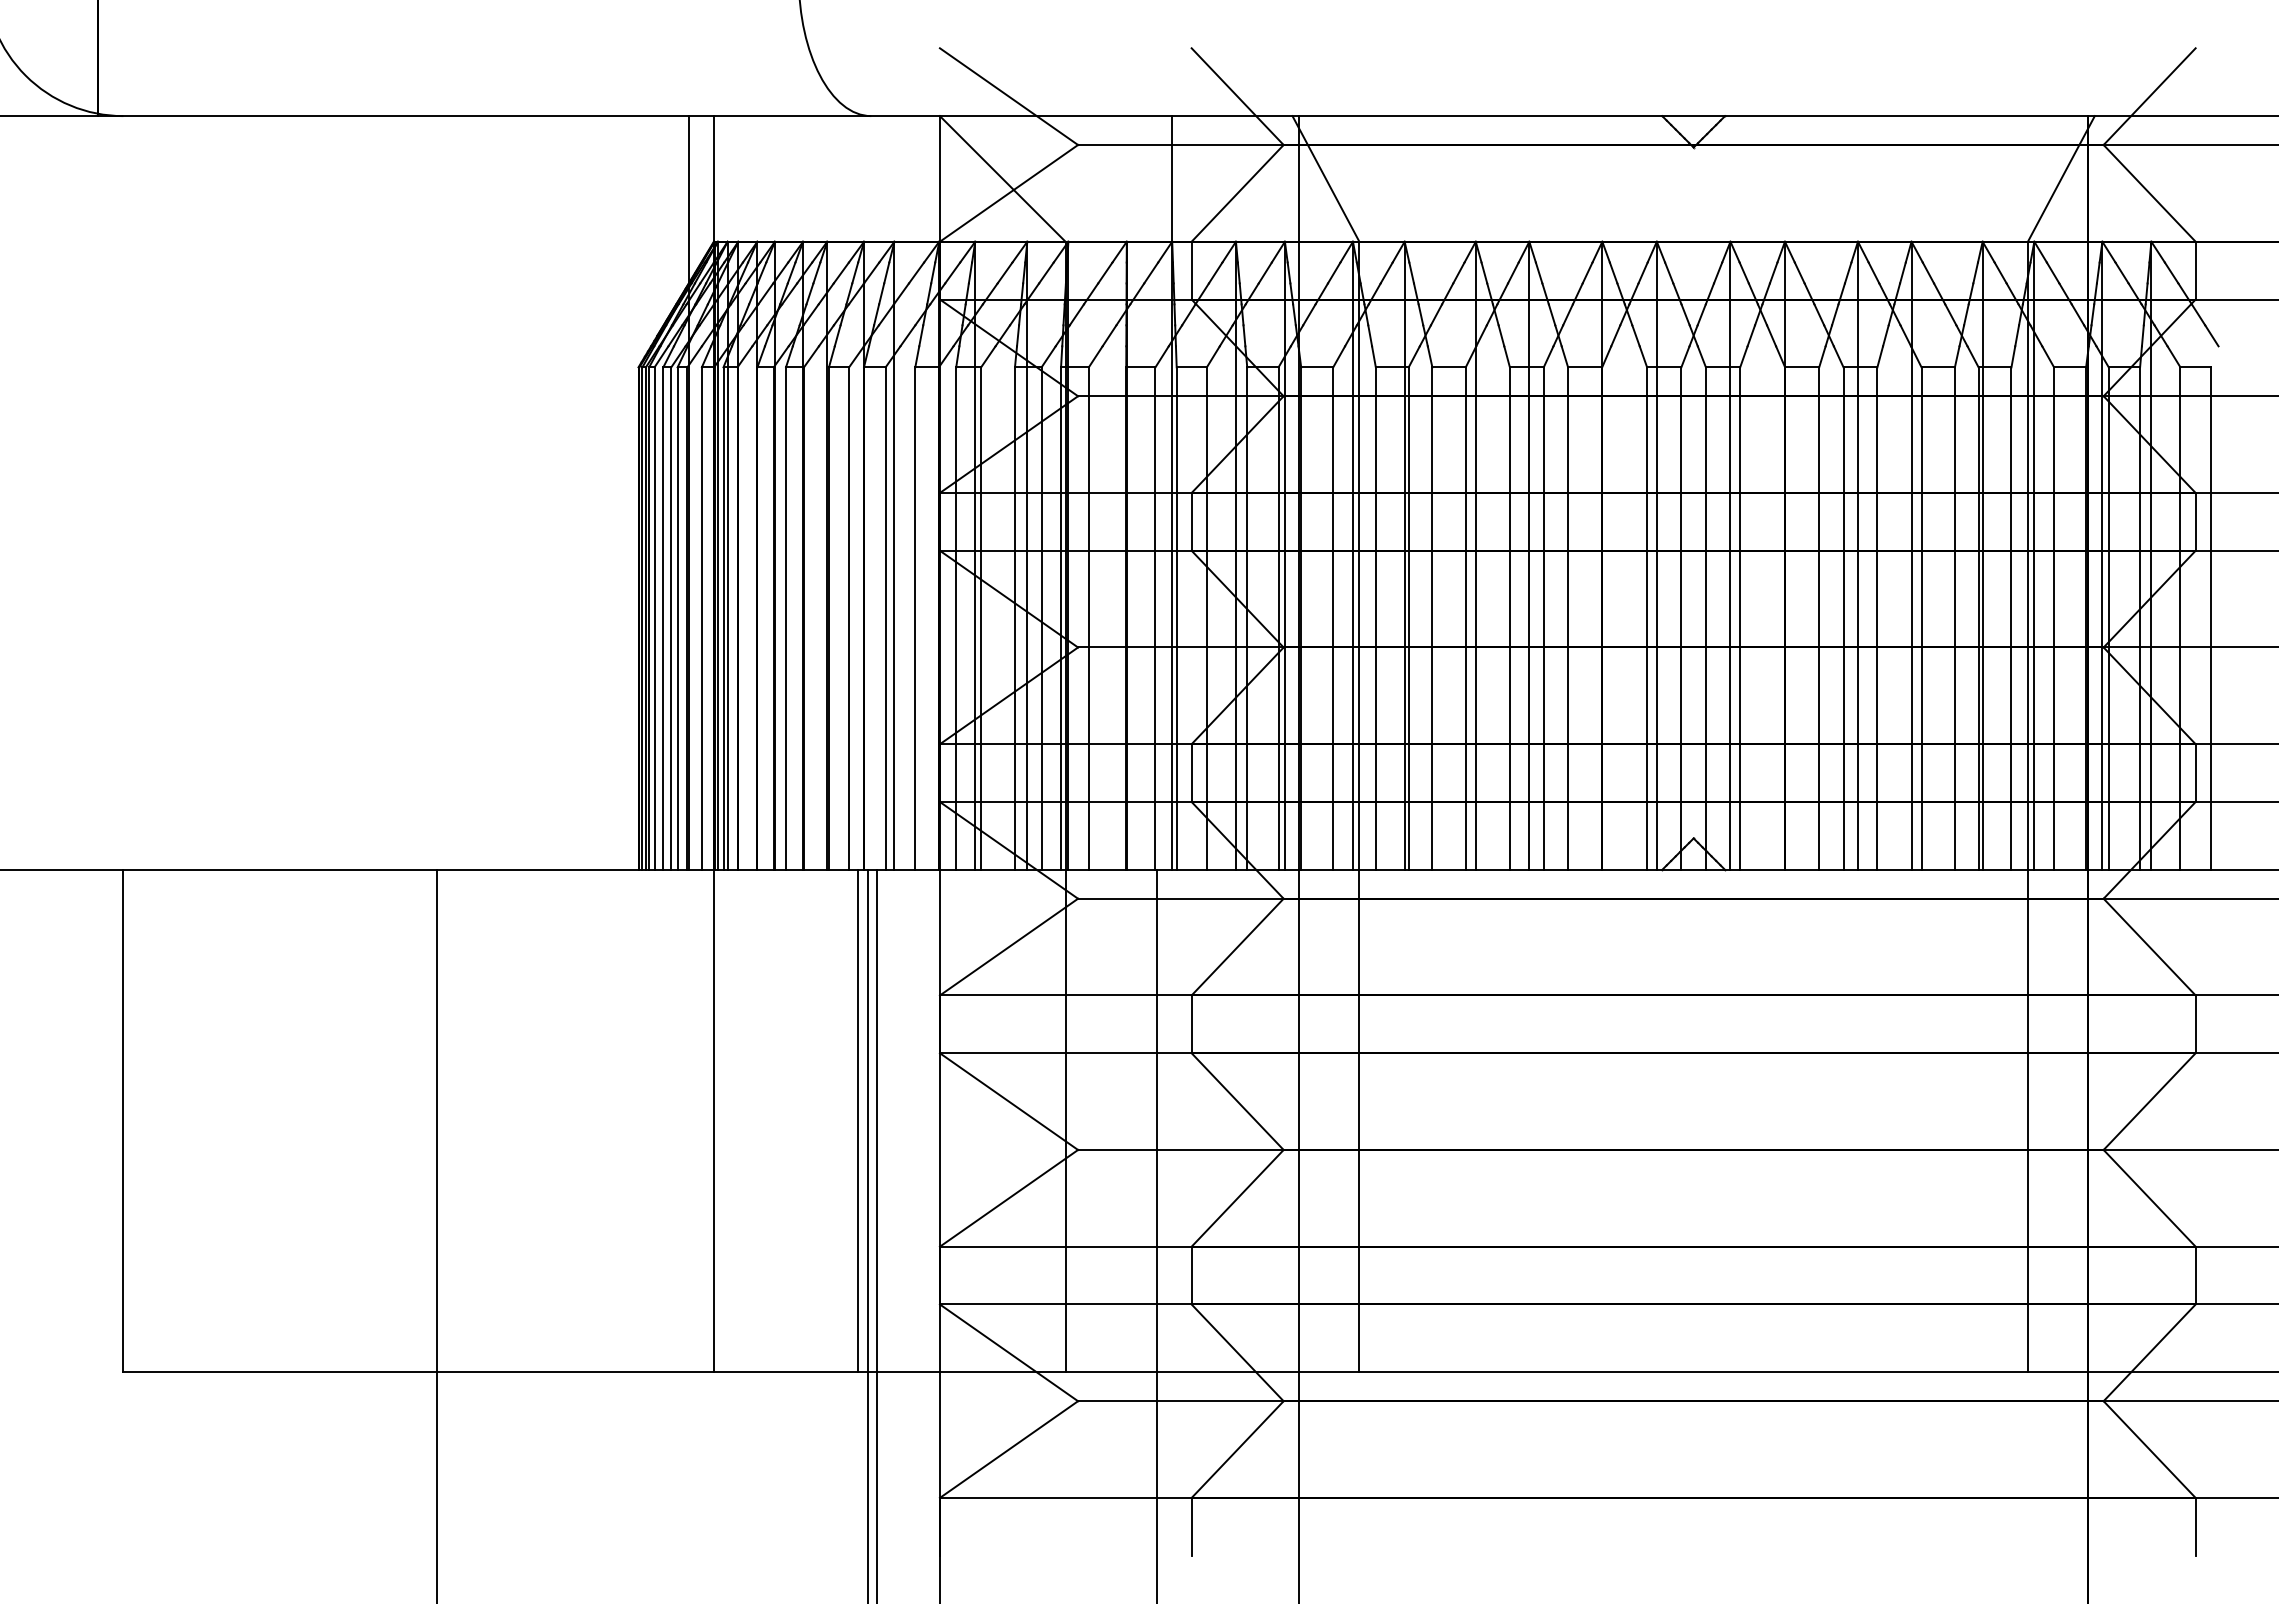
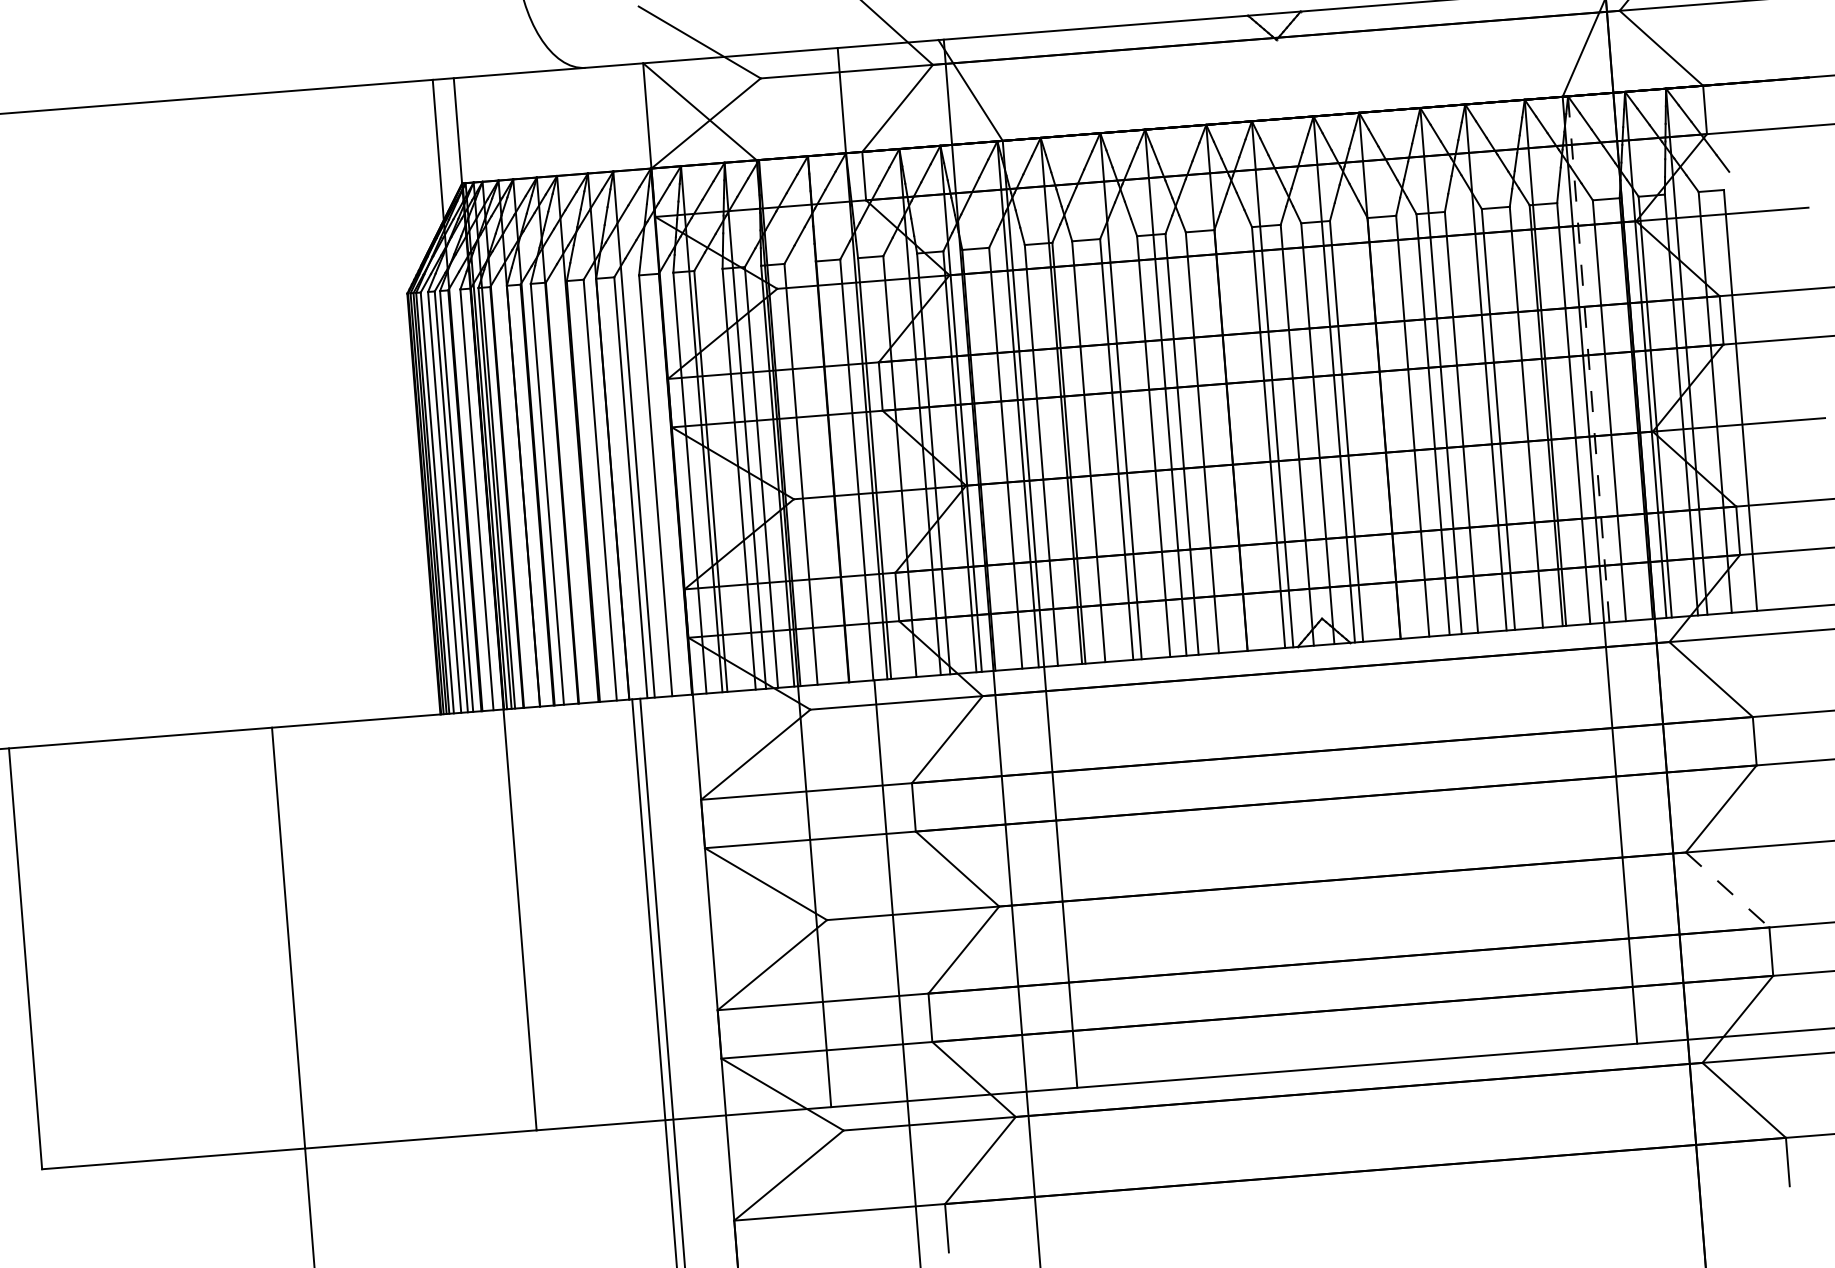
line: (2034, 555) -> (1588, 359), solid -> dashed
line: (858, 1120) -> (641, 909), removed
line: (2149, 1198) -> (1727, 890), solid -> dashed

